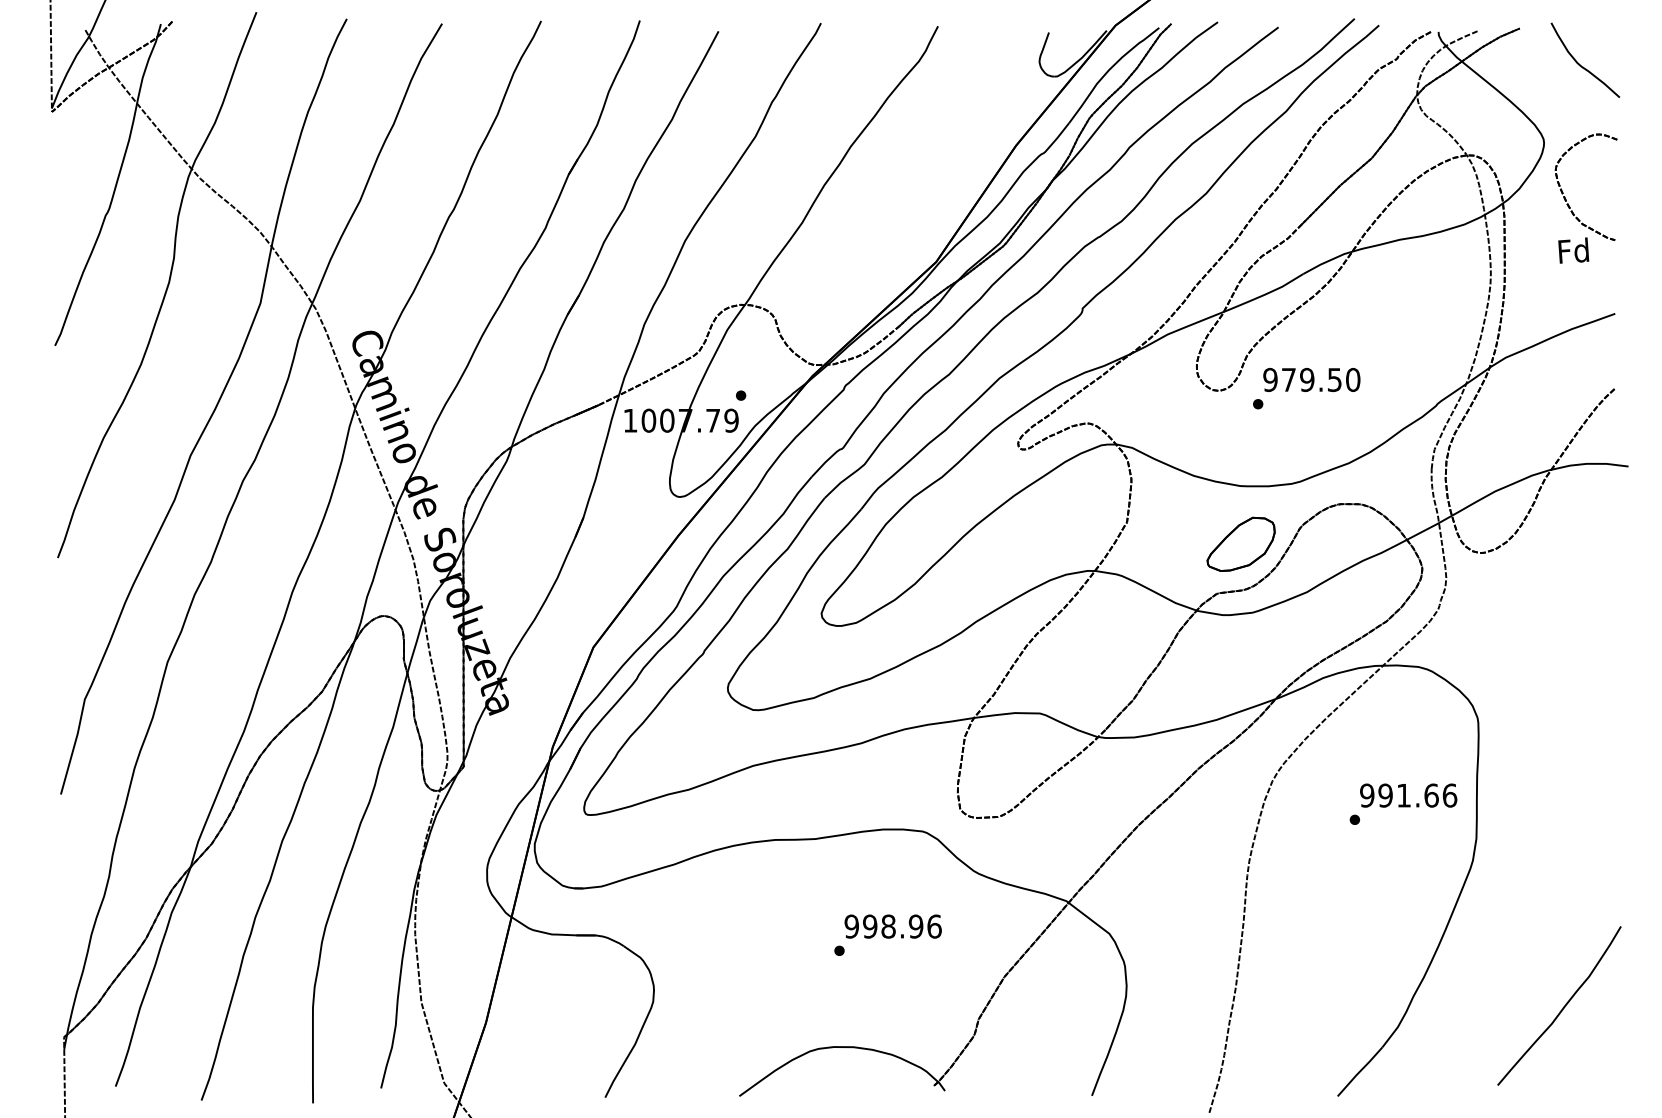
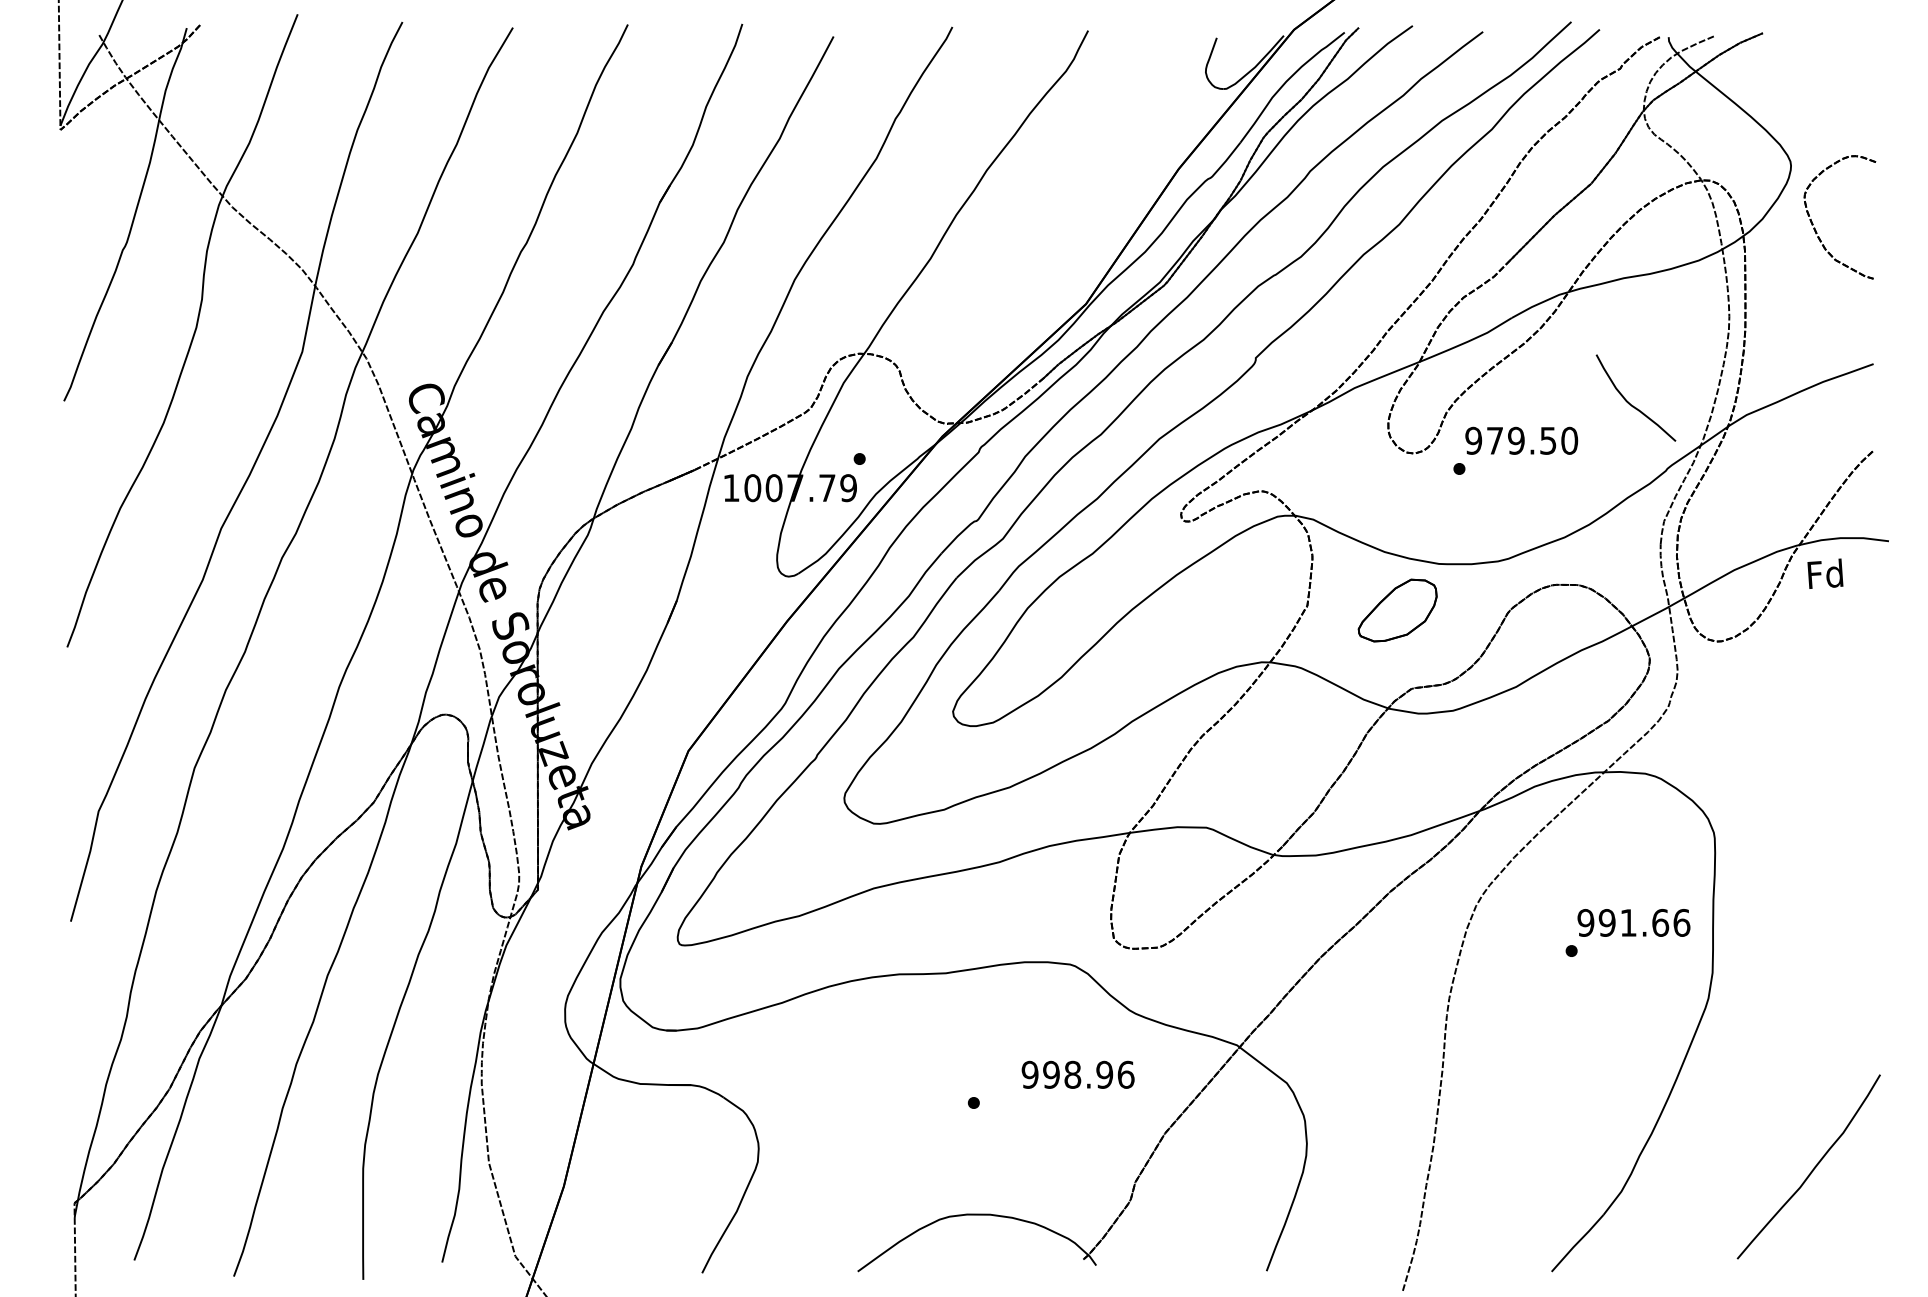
curve: (1579, 64) -> (1629, 402), moved
text: (1573, 250) -> (1825, 573), moved
part: (1240, 544) -> (1397, 610), moved
text: (892, 926) -> (1077, 1074), moved

